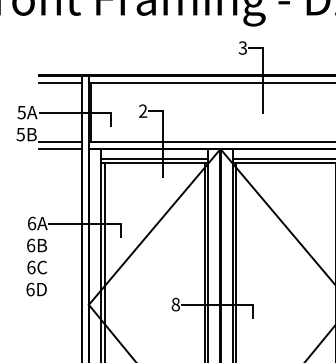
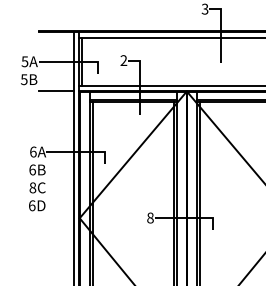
line: (59, 82) -> (55, 37), removed
line: (59, 142) -> (55, 86), removed
text: (31, 267) -> (33, 187), 6C -> 8C

